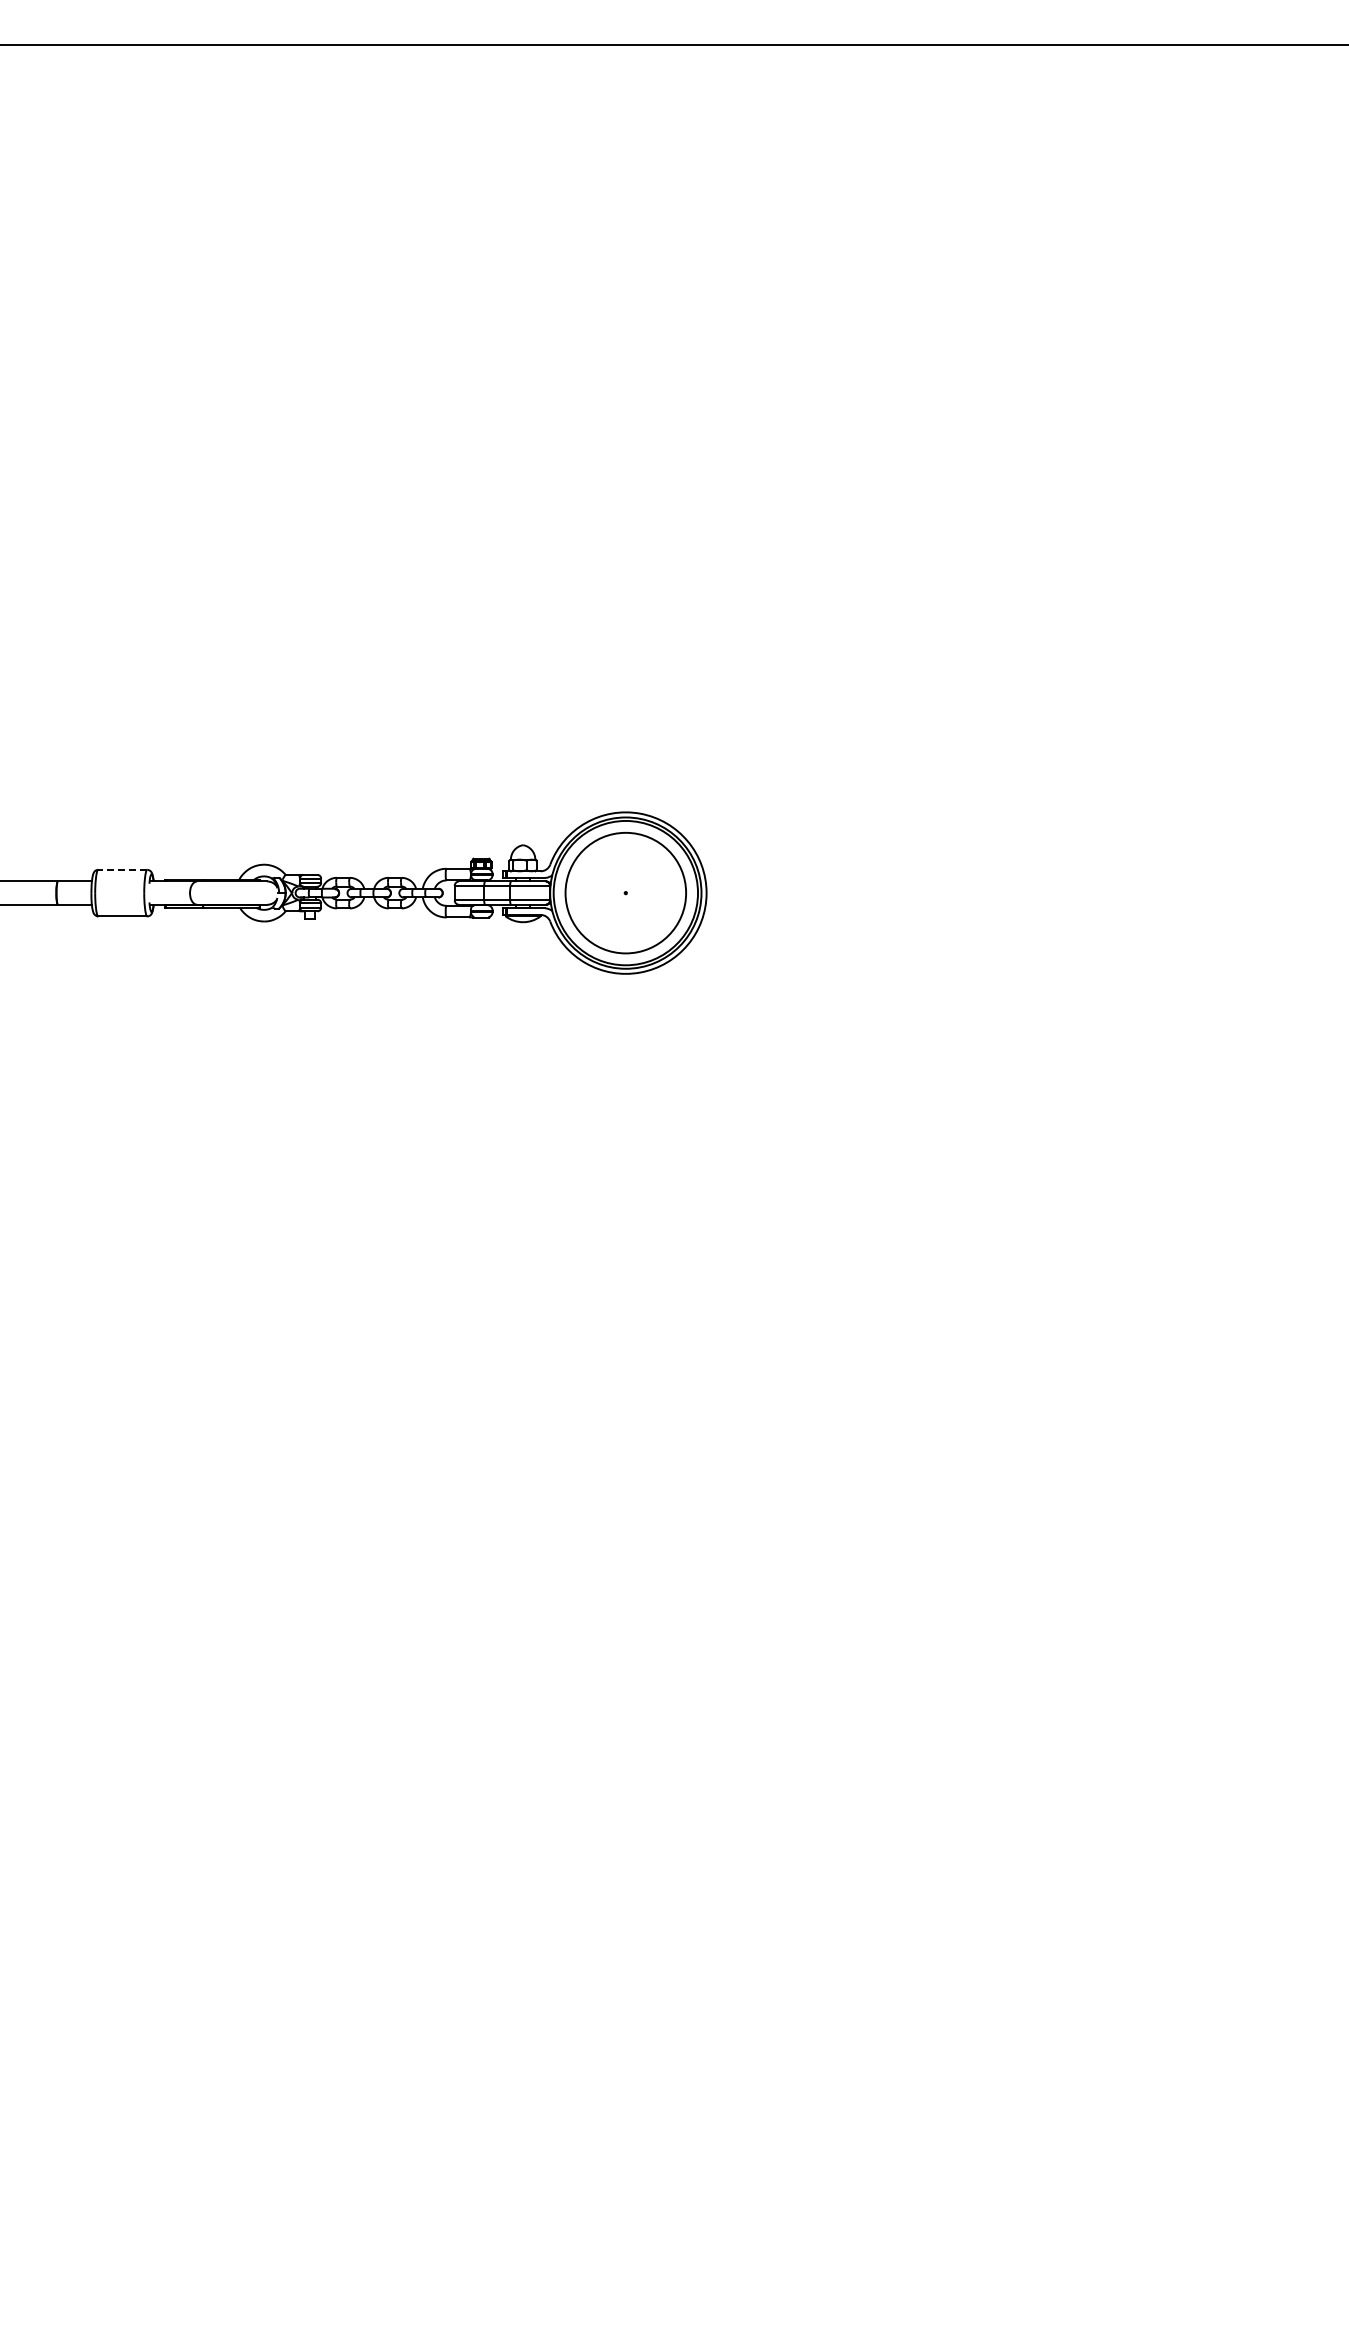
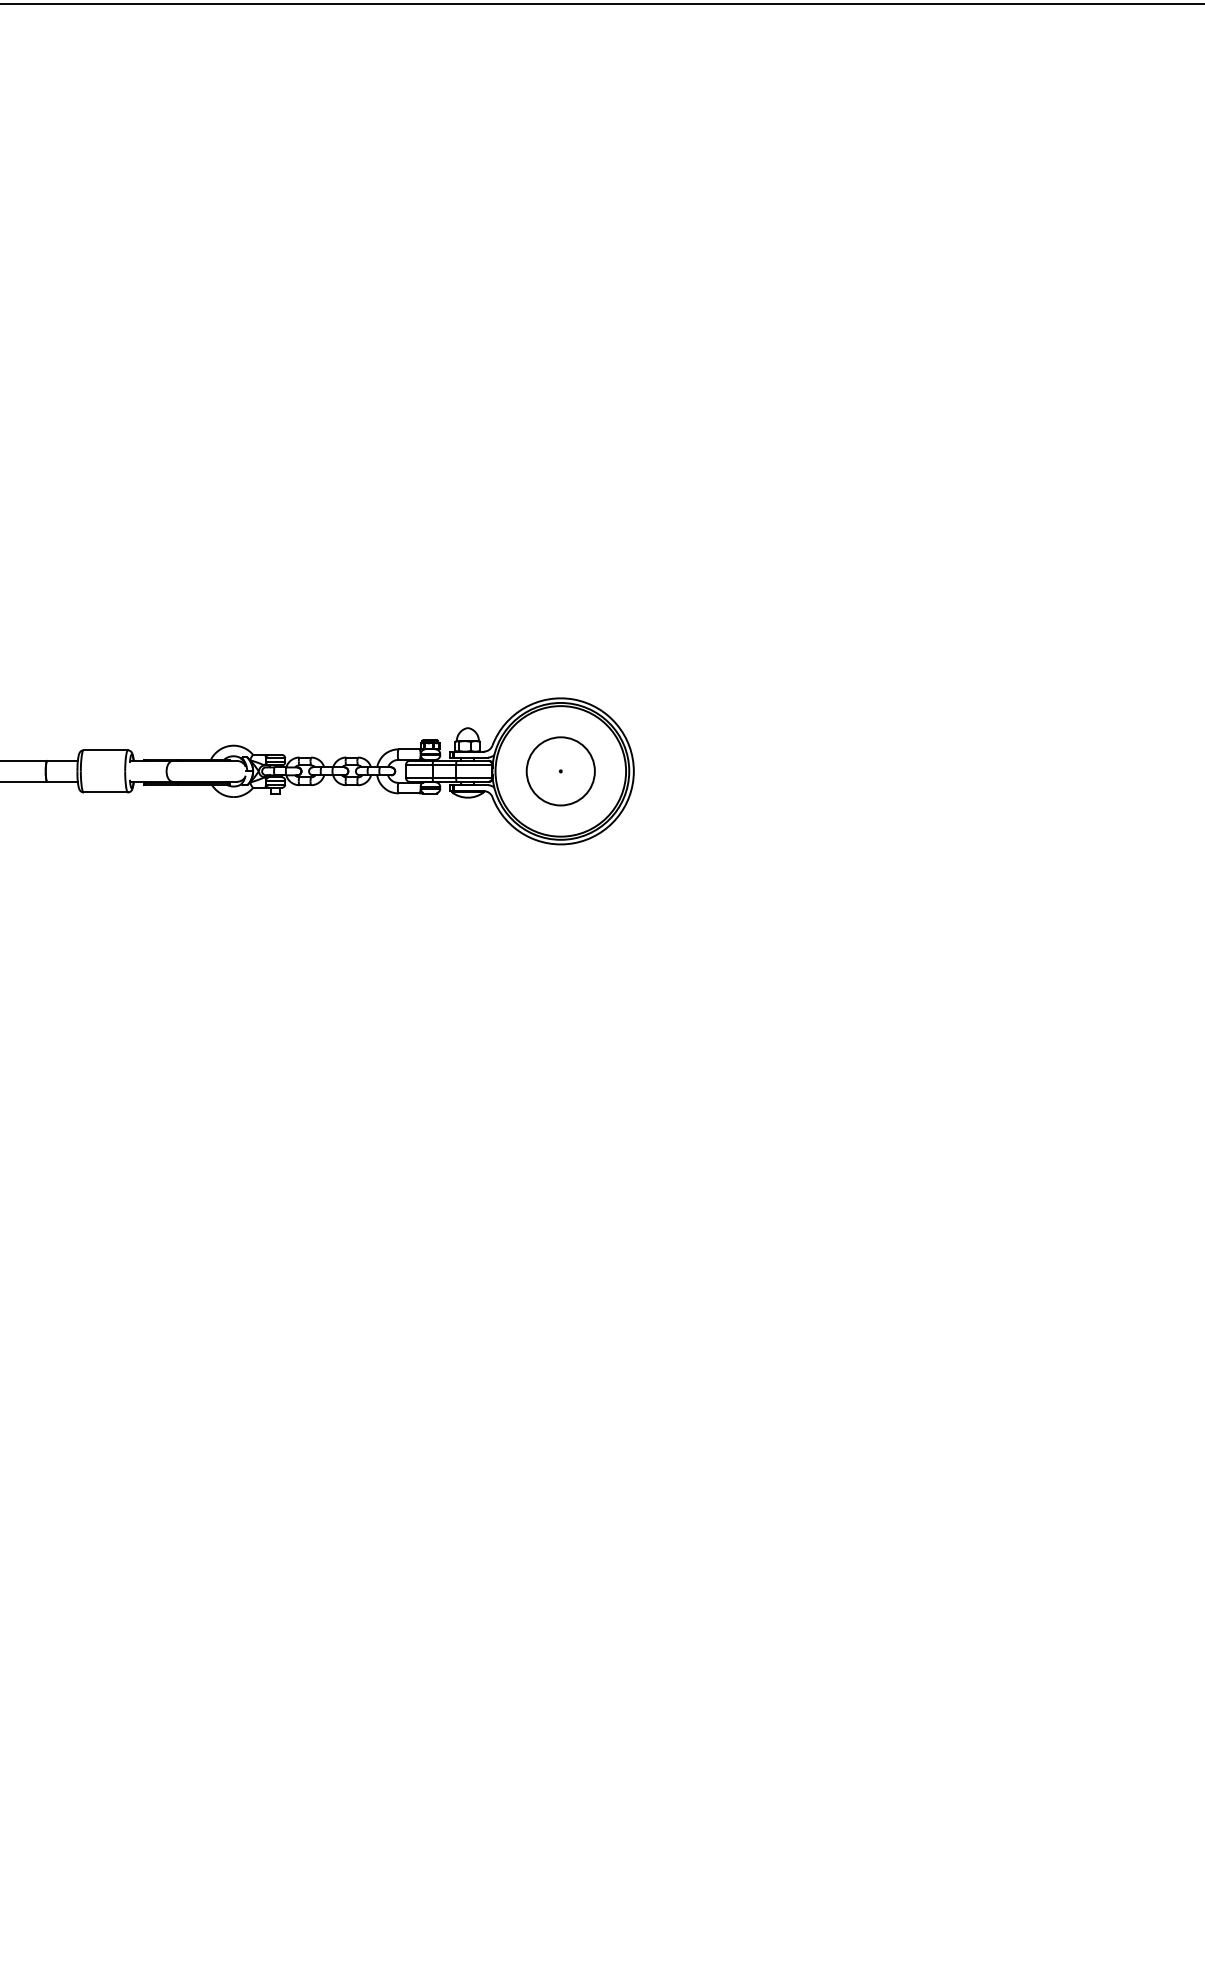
line: (122, 869) -> (105, 750), dashed -> solid
circle: (625, 892) -> (560, 770), size x0.62

